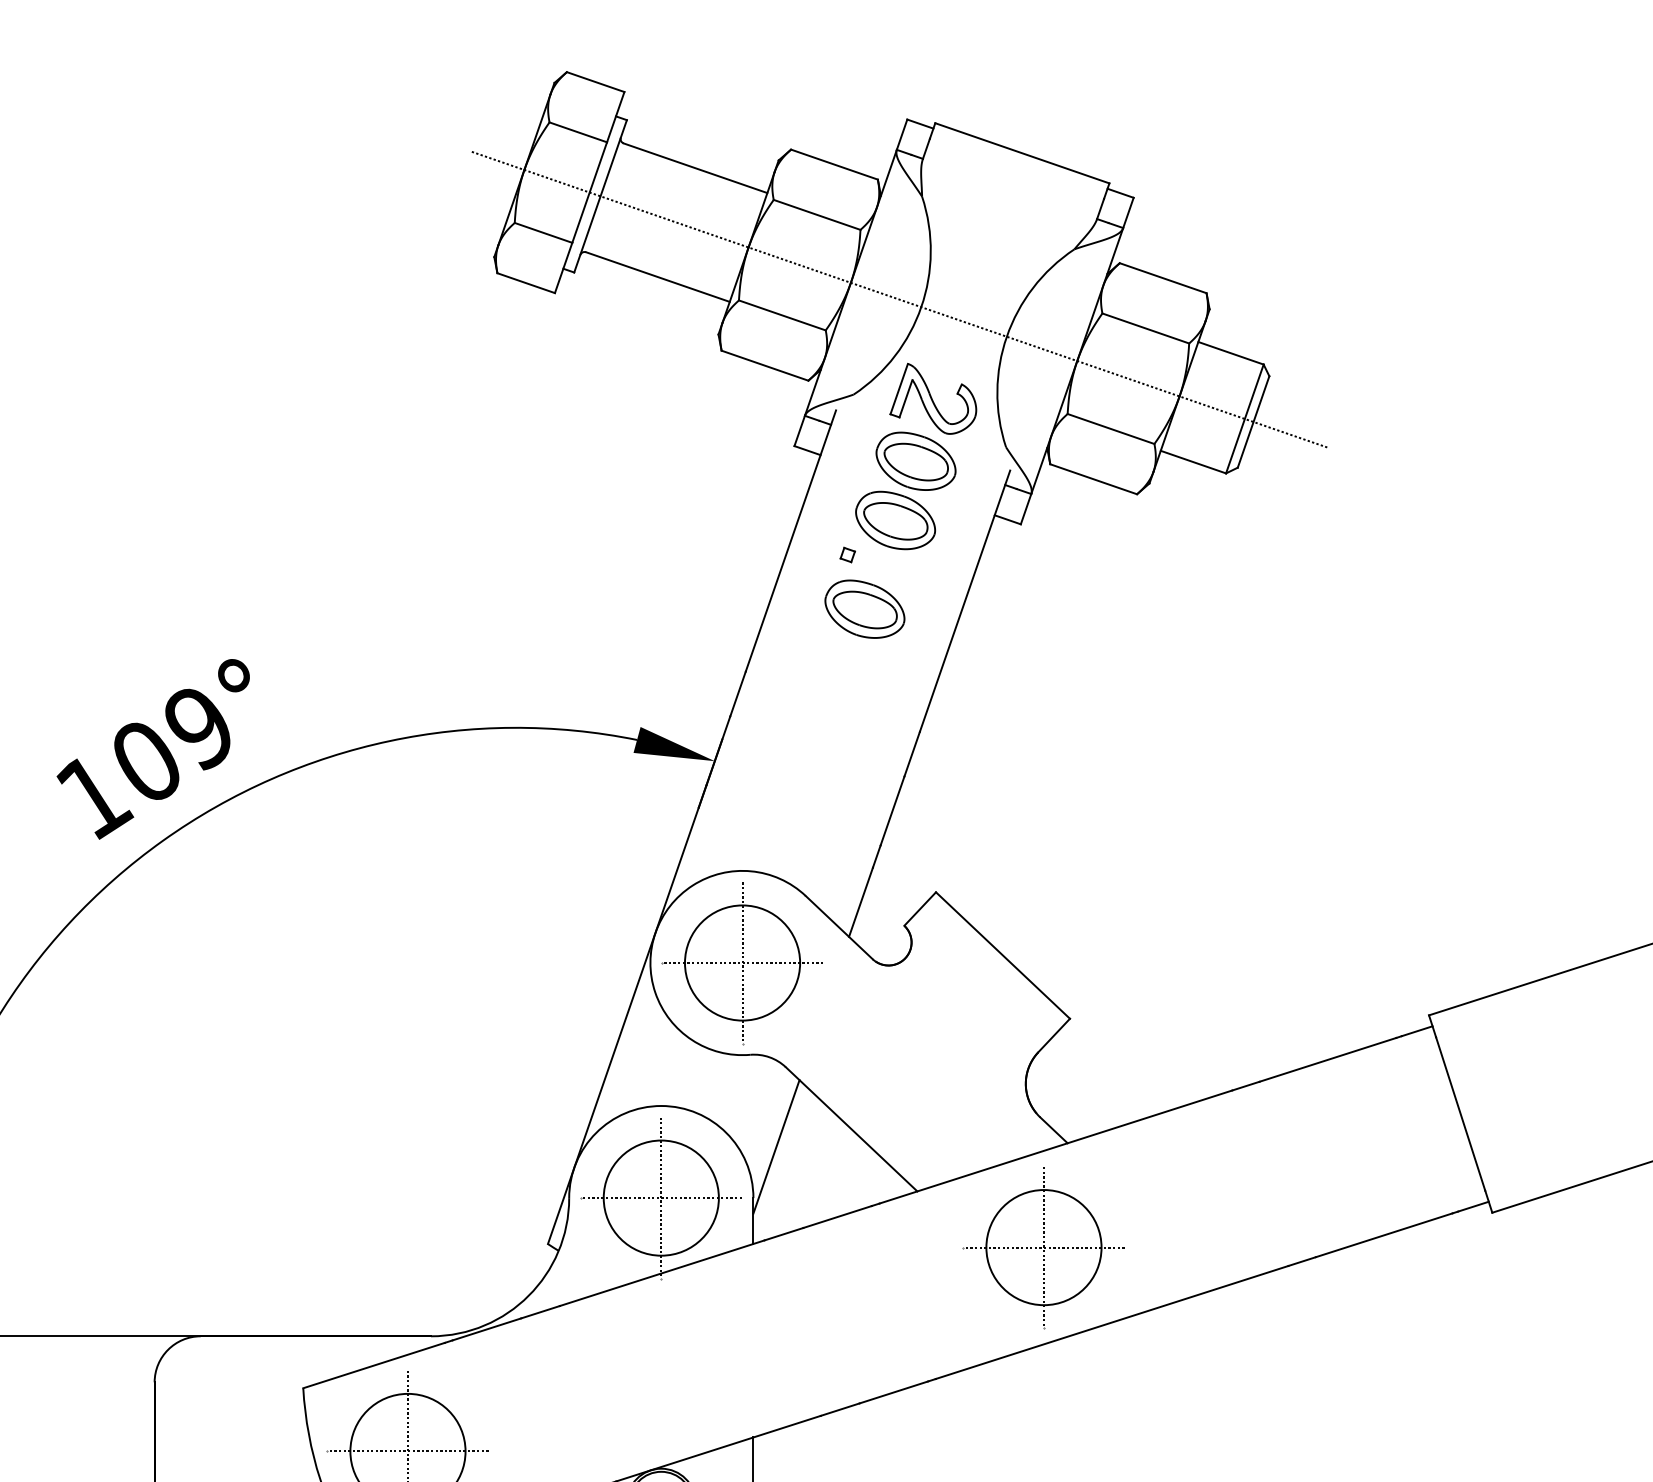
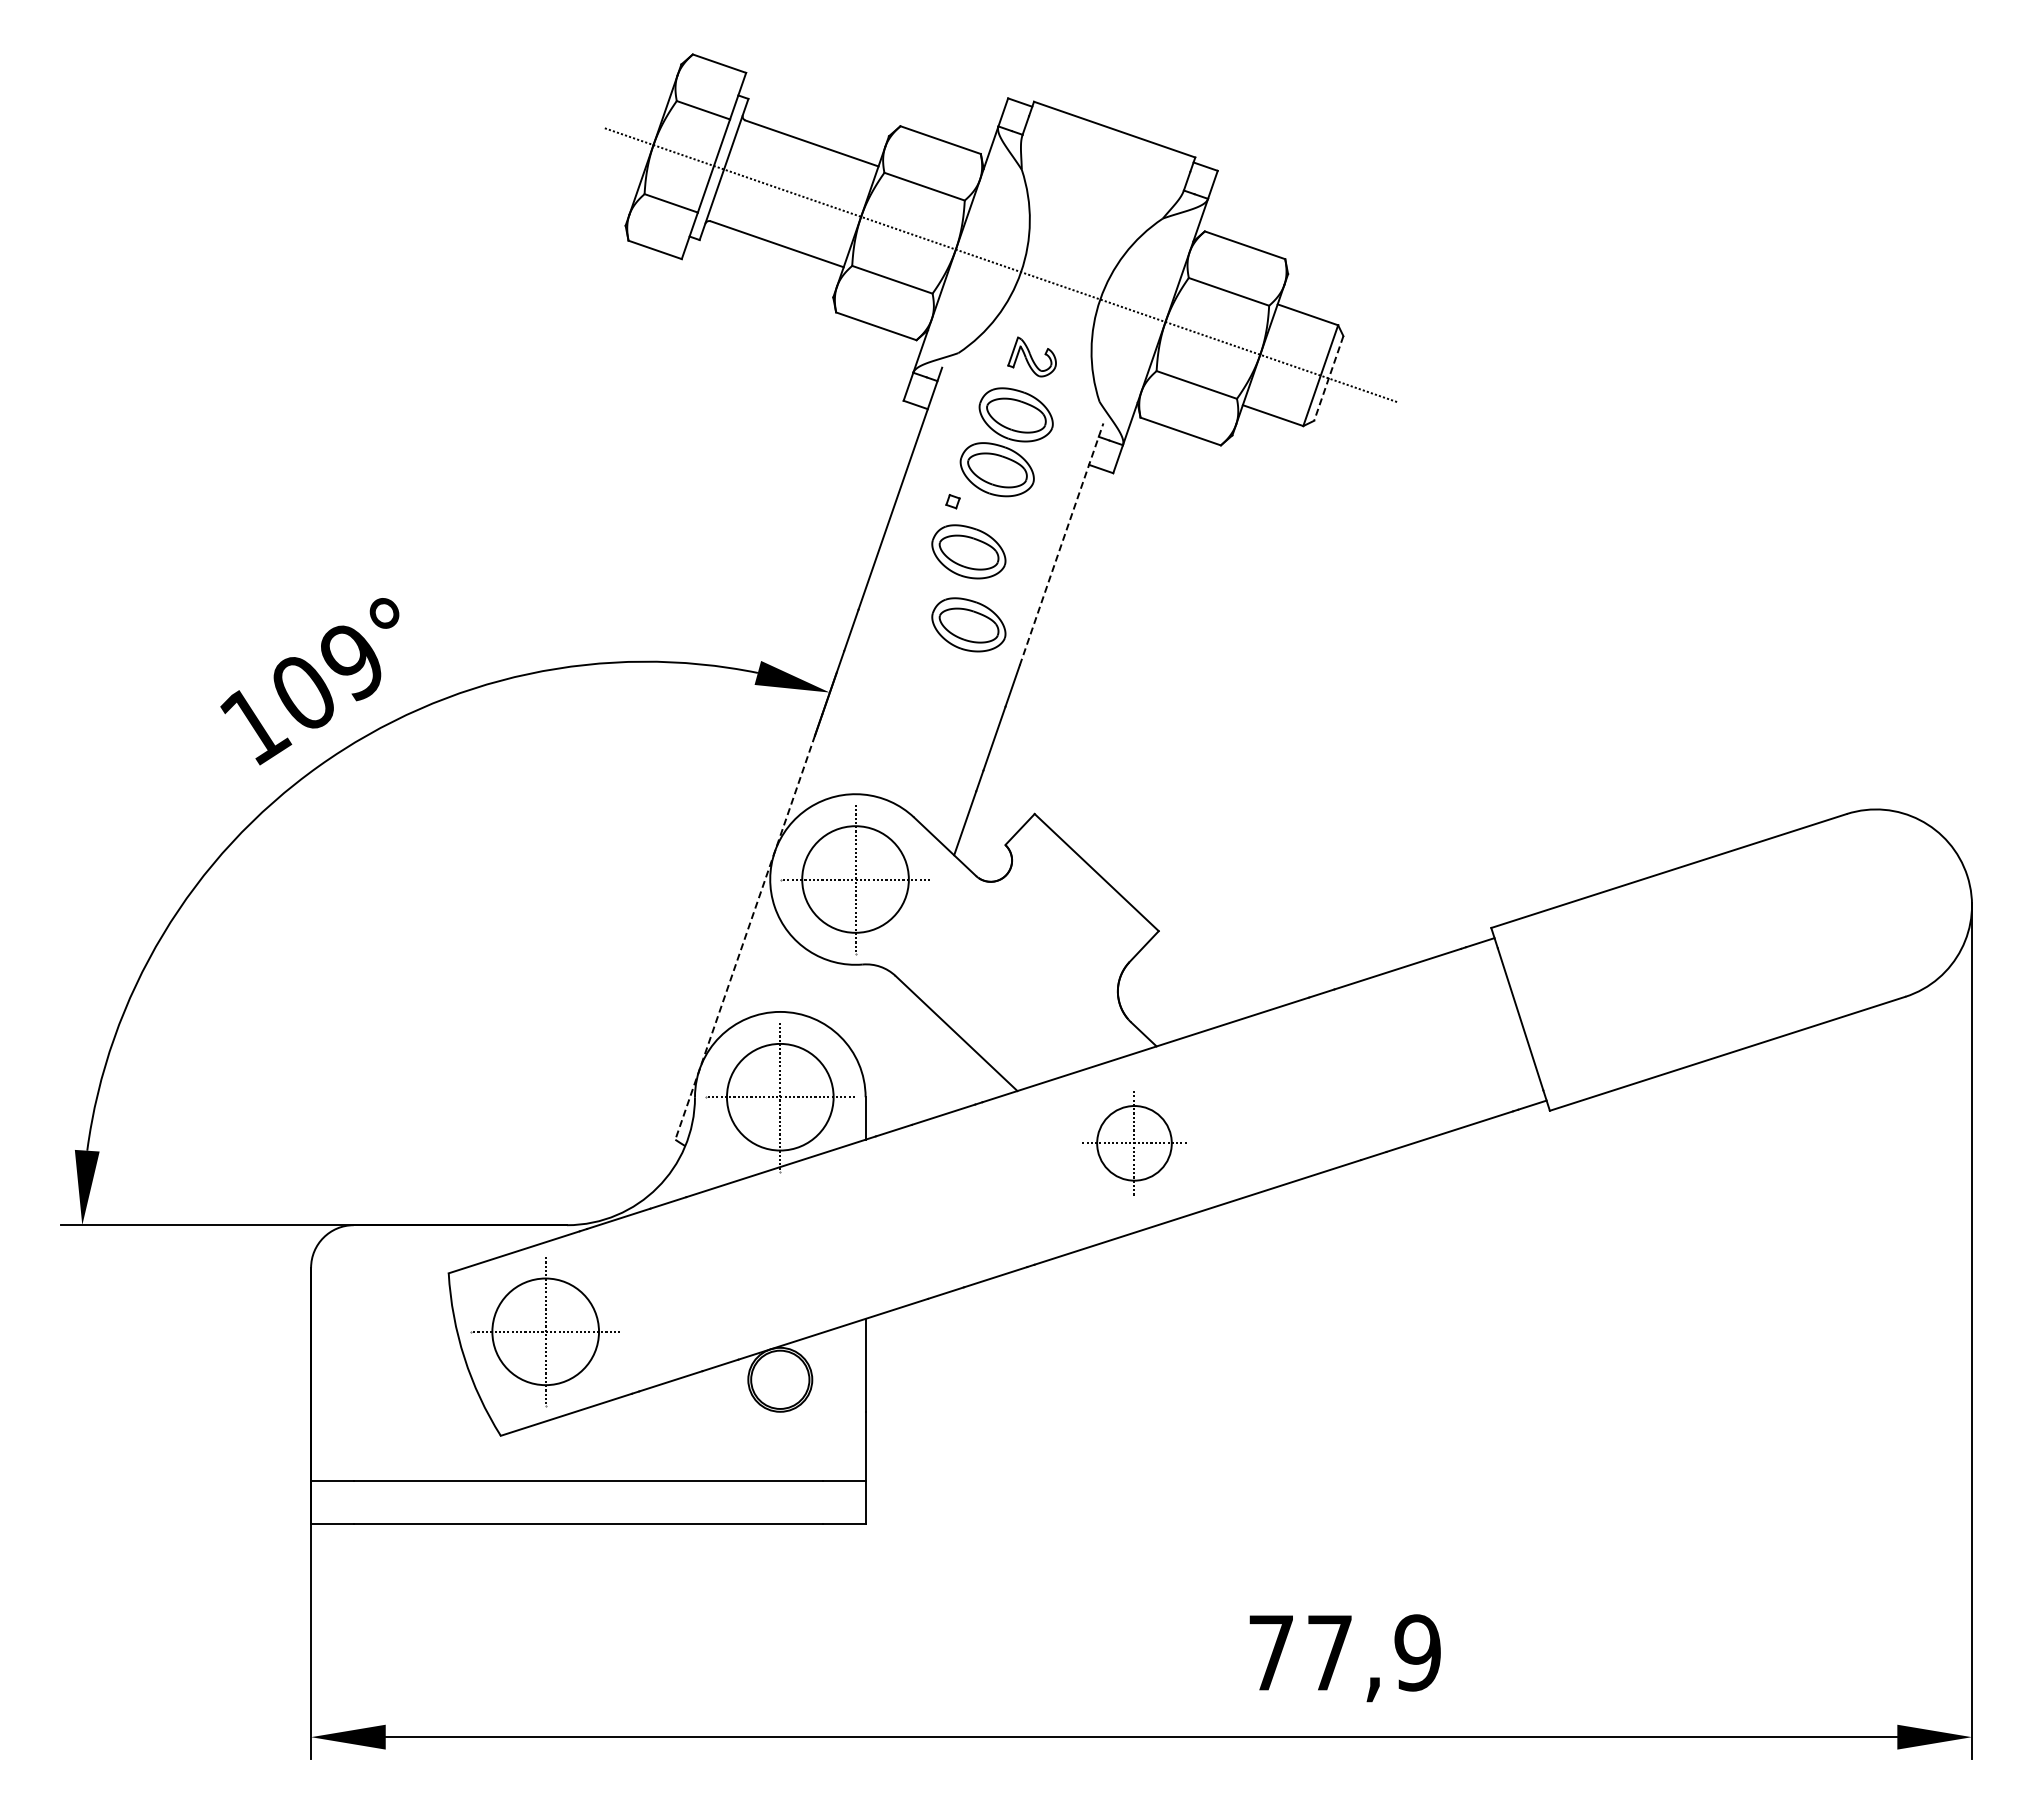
part: (932, 398) -> (1031, 356), size x0.6
line: (1253, 422) -> (1328, 378), solid -> dashed
line: (964, 600) -> (1061, 543), solid -> dashed
part: (864, 687) -> (968, 624), added
line: (623, 1025) -> (745, 937), solid -> dashed
line: (775, 1146) -> (886, 1049), removed
part: (1042, 1248) -> (1133, 1143), size x0.7

